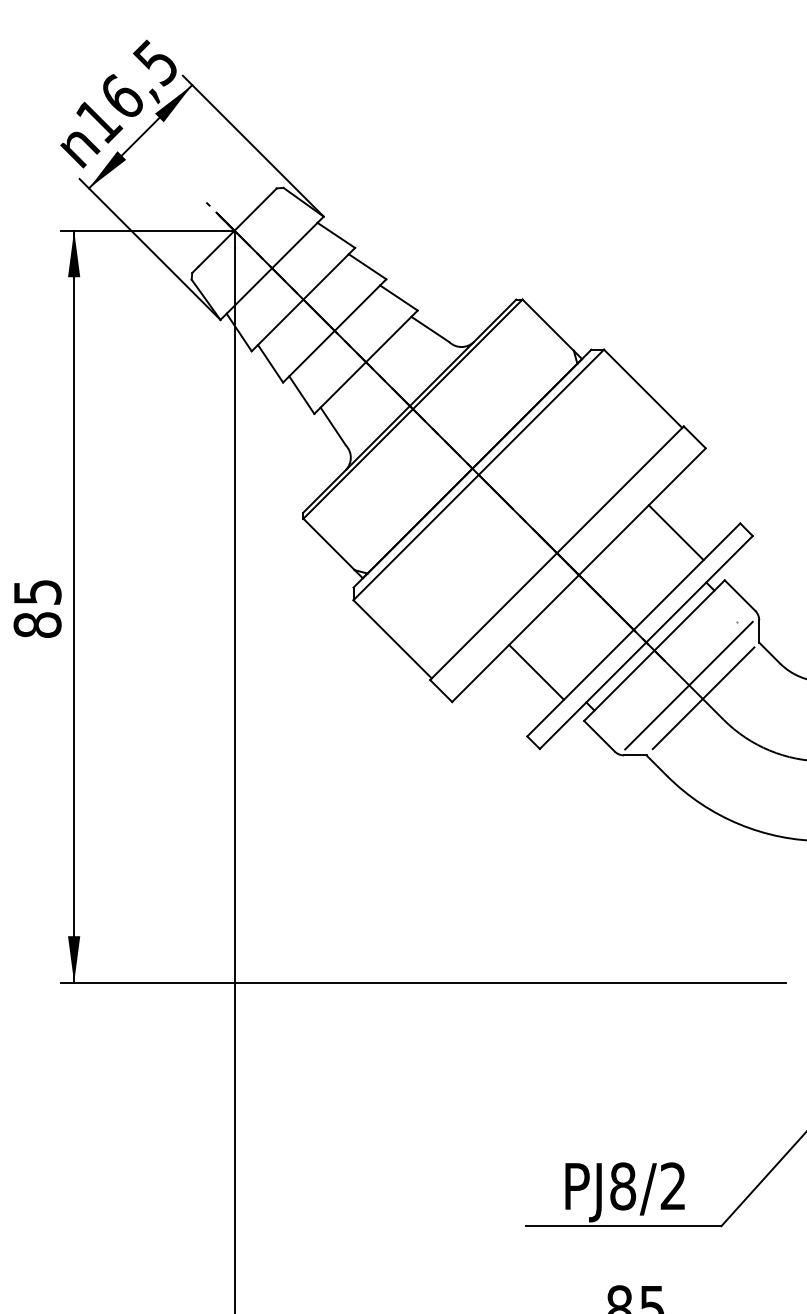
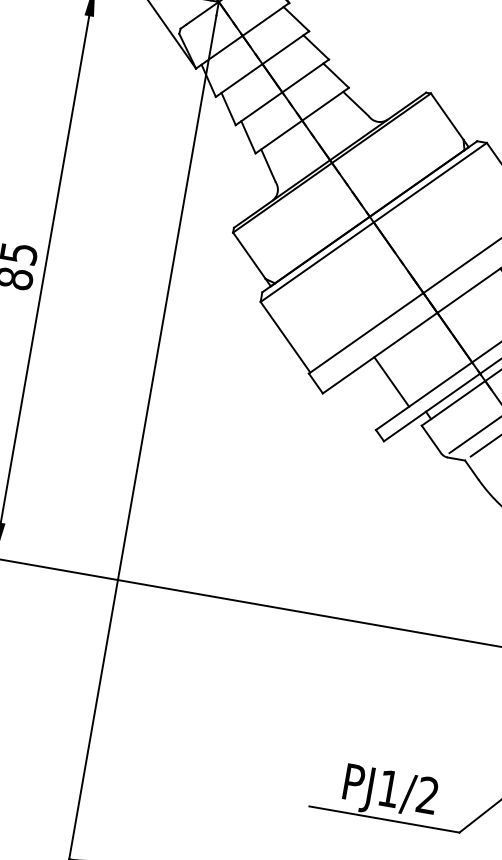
text: (623, 1186) -> (389, 788), PJ8/2 -> PJ1/2

